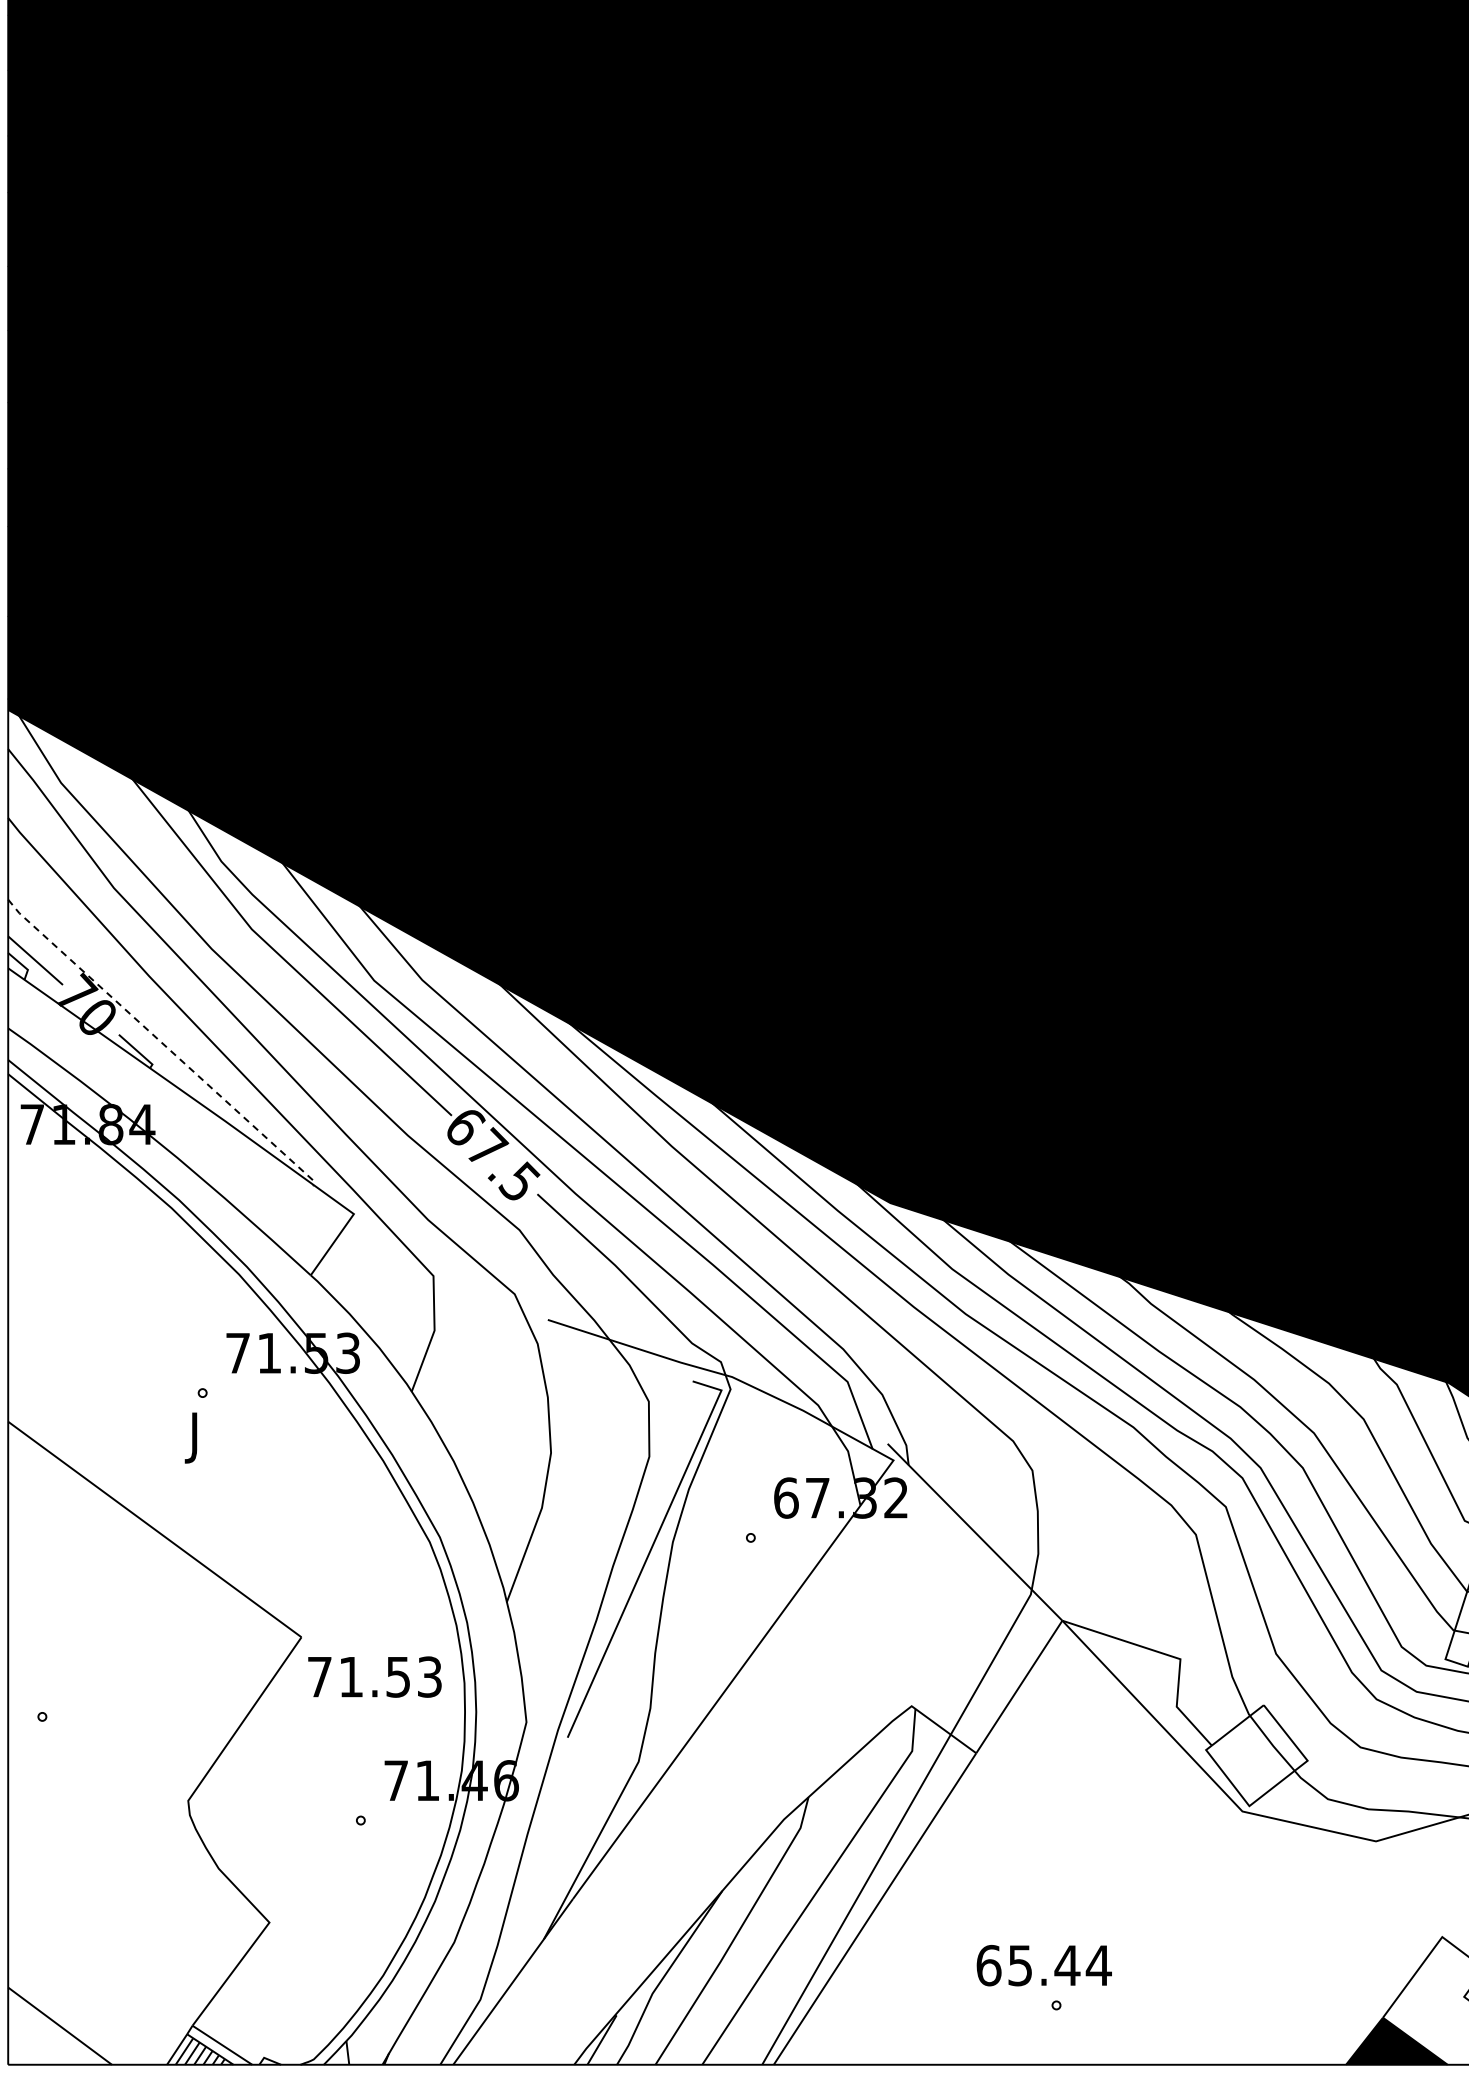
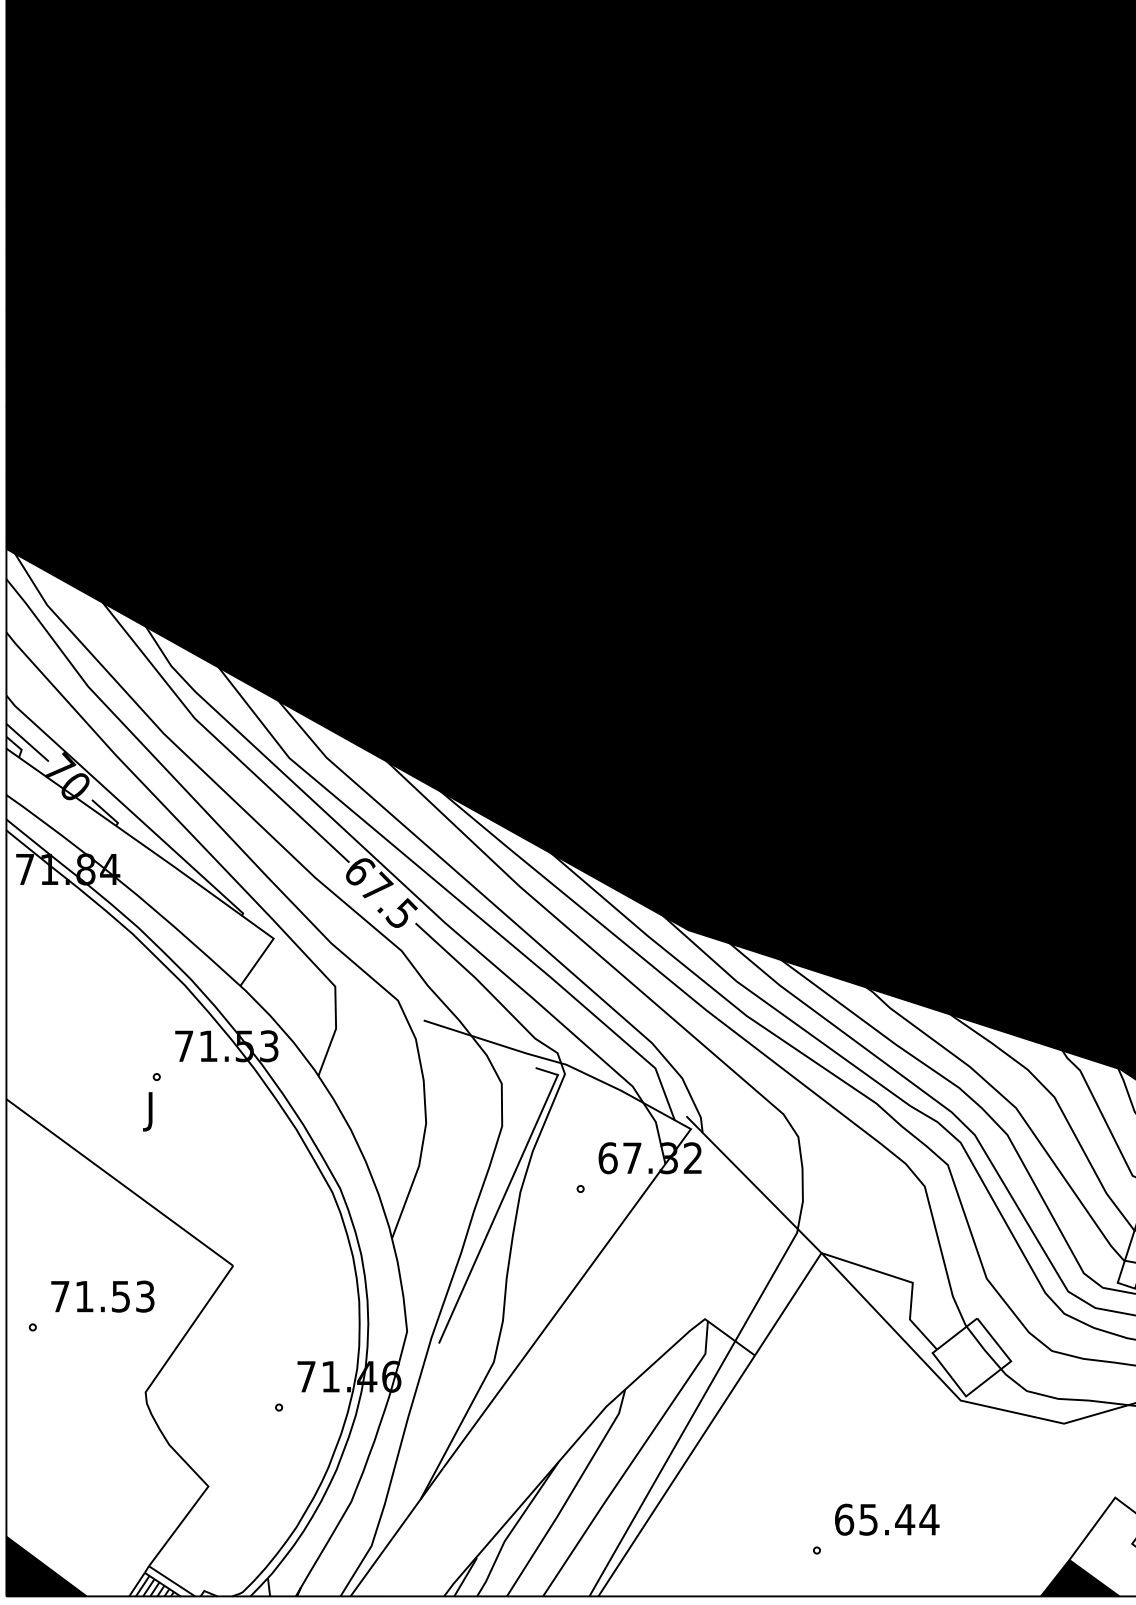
line: (162, 1043) -> (125, 806), dashed -> solid
text: (374, 1676) -> (102, 1296), moved
text: (1043, 1965) -> (886, 1519), moved
fill: (59, 2025) -> (46, 1566), added

